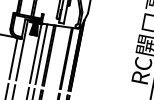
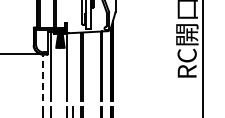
line: (41, 54) -> (73, 67), removed
line: (13, 58) -> (43, 77), solid -> dashed

